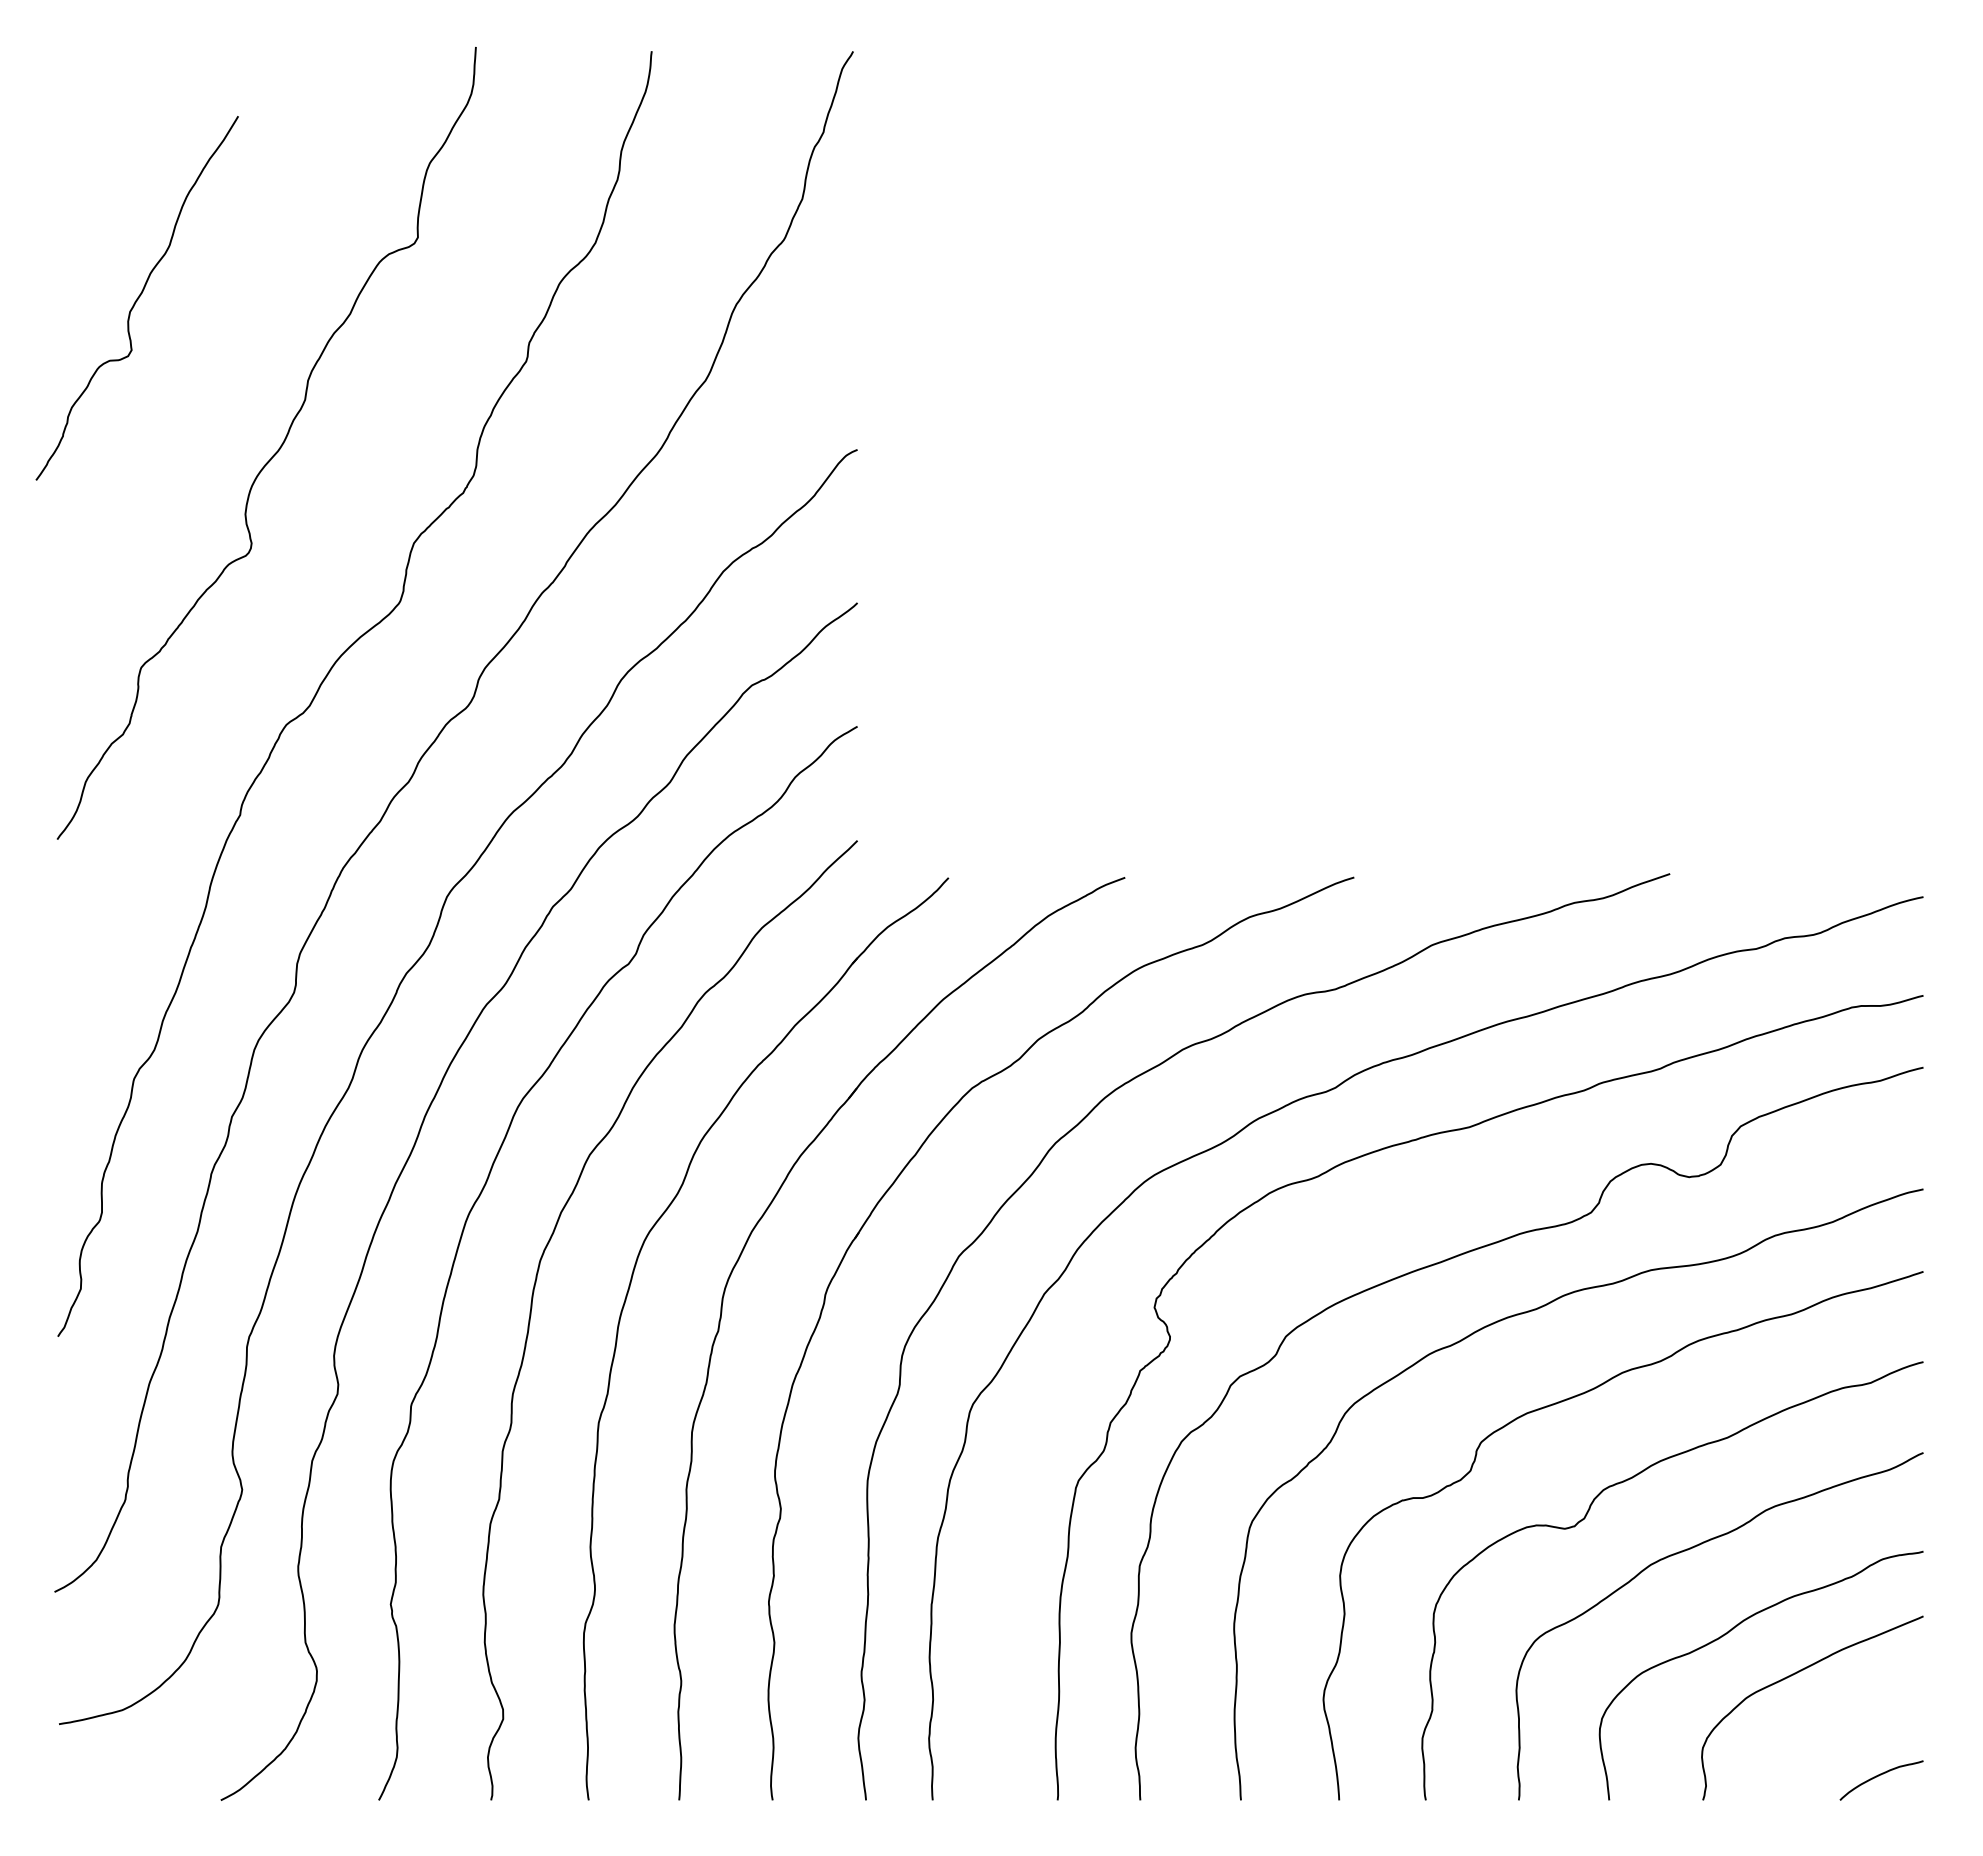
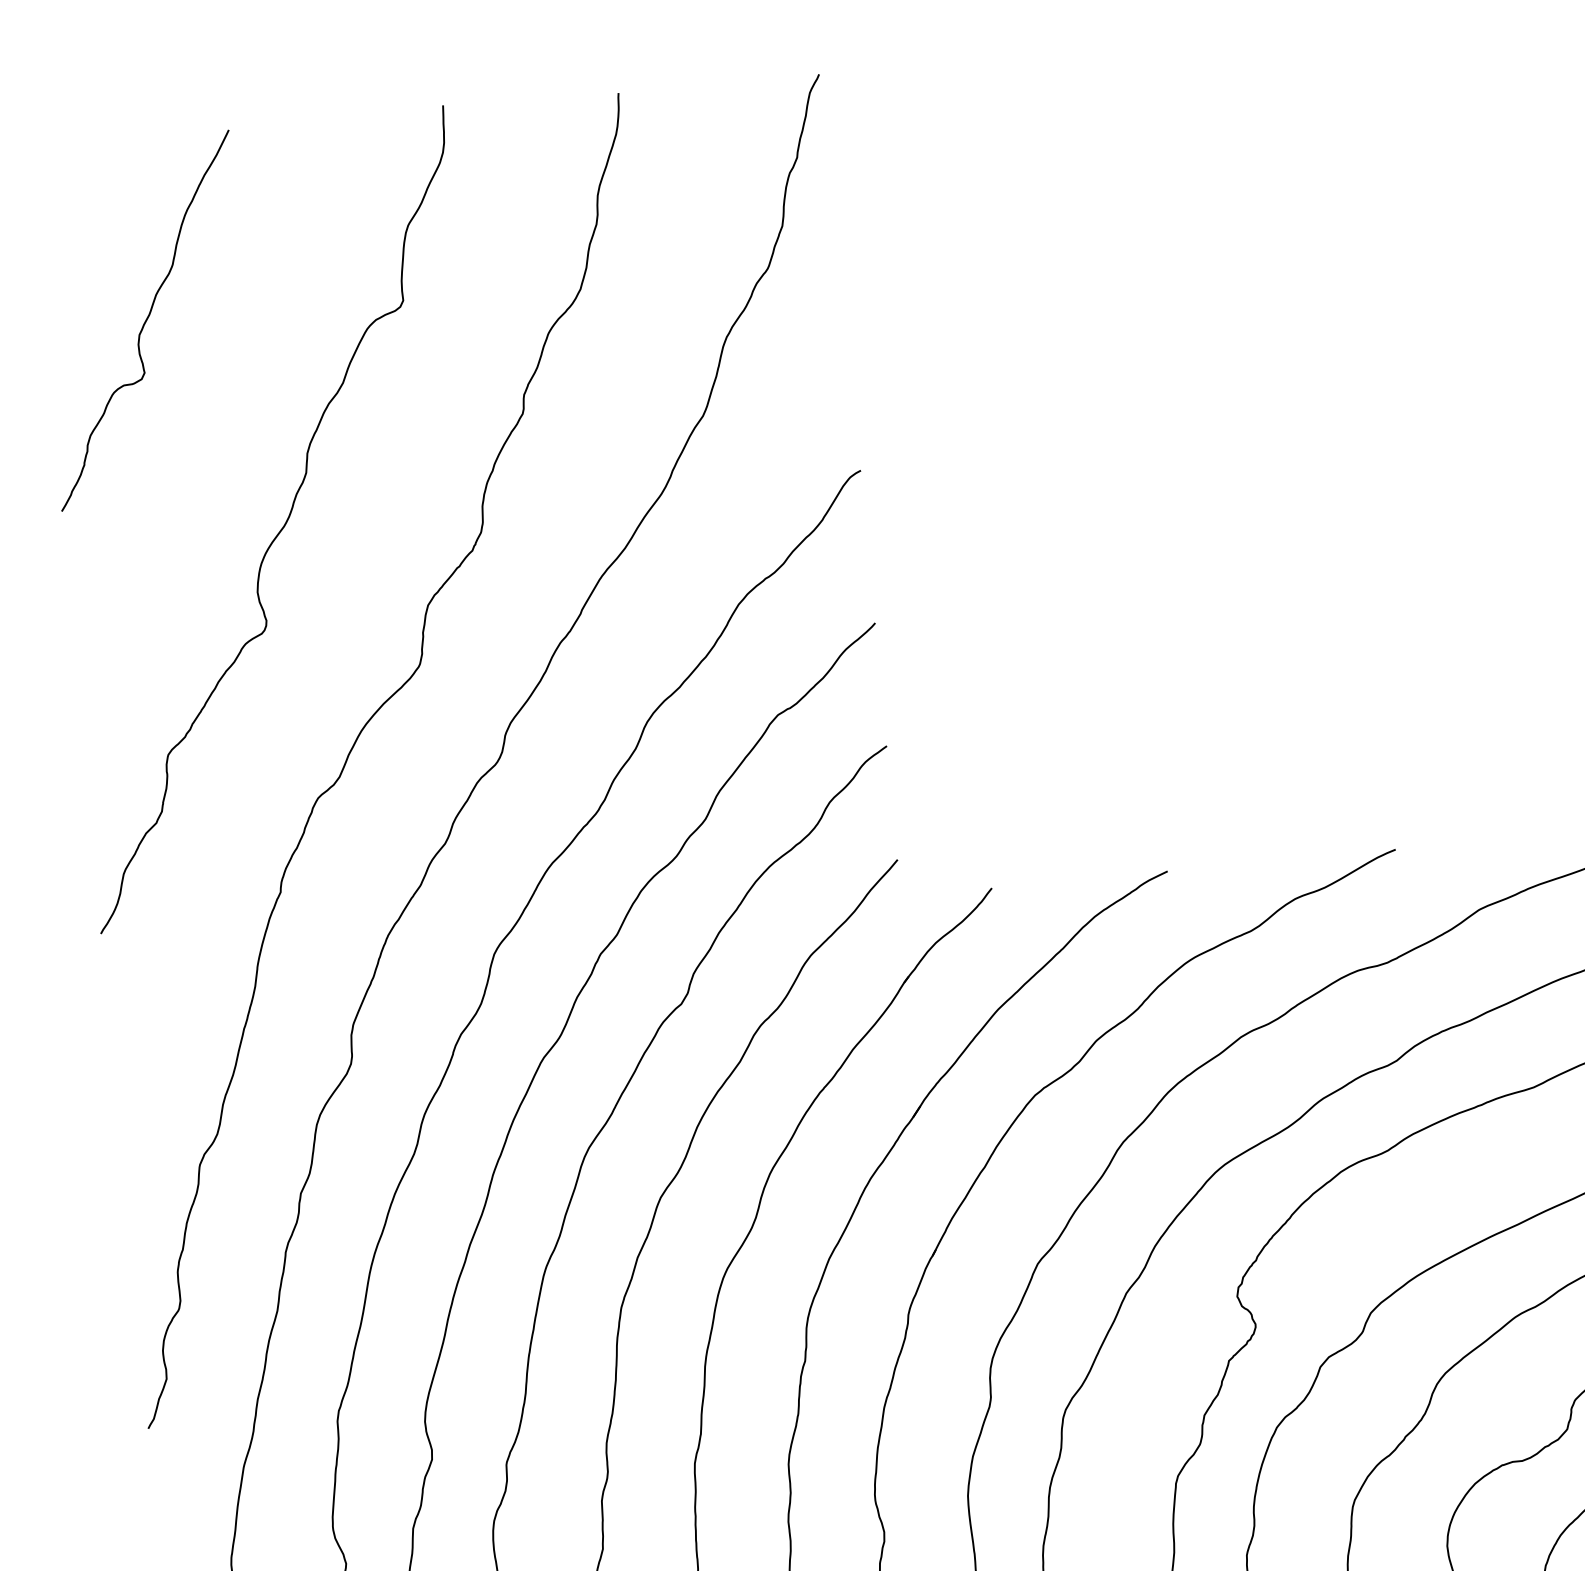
curve: (136, 298) -> (144, 321), moved

